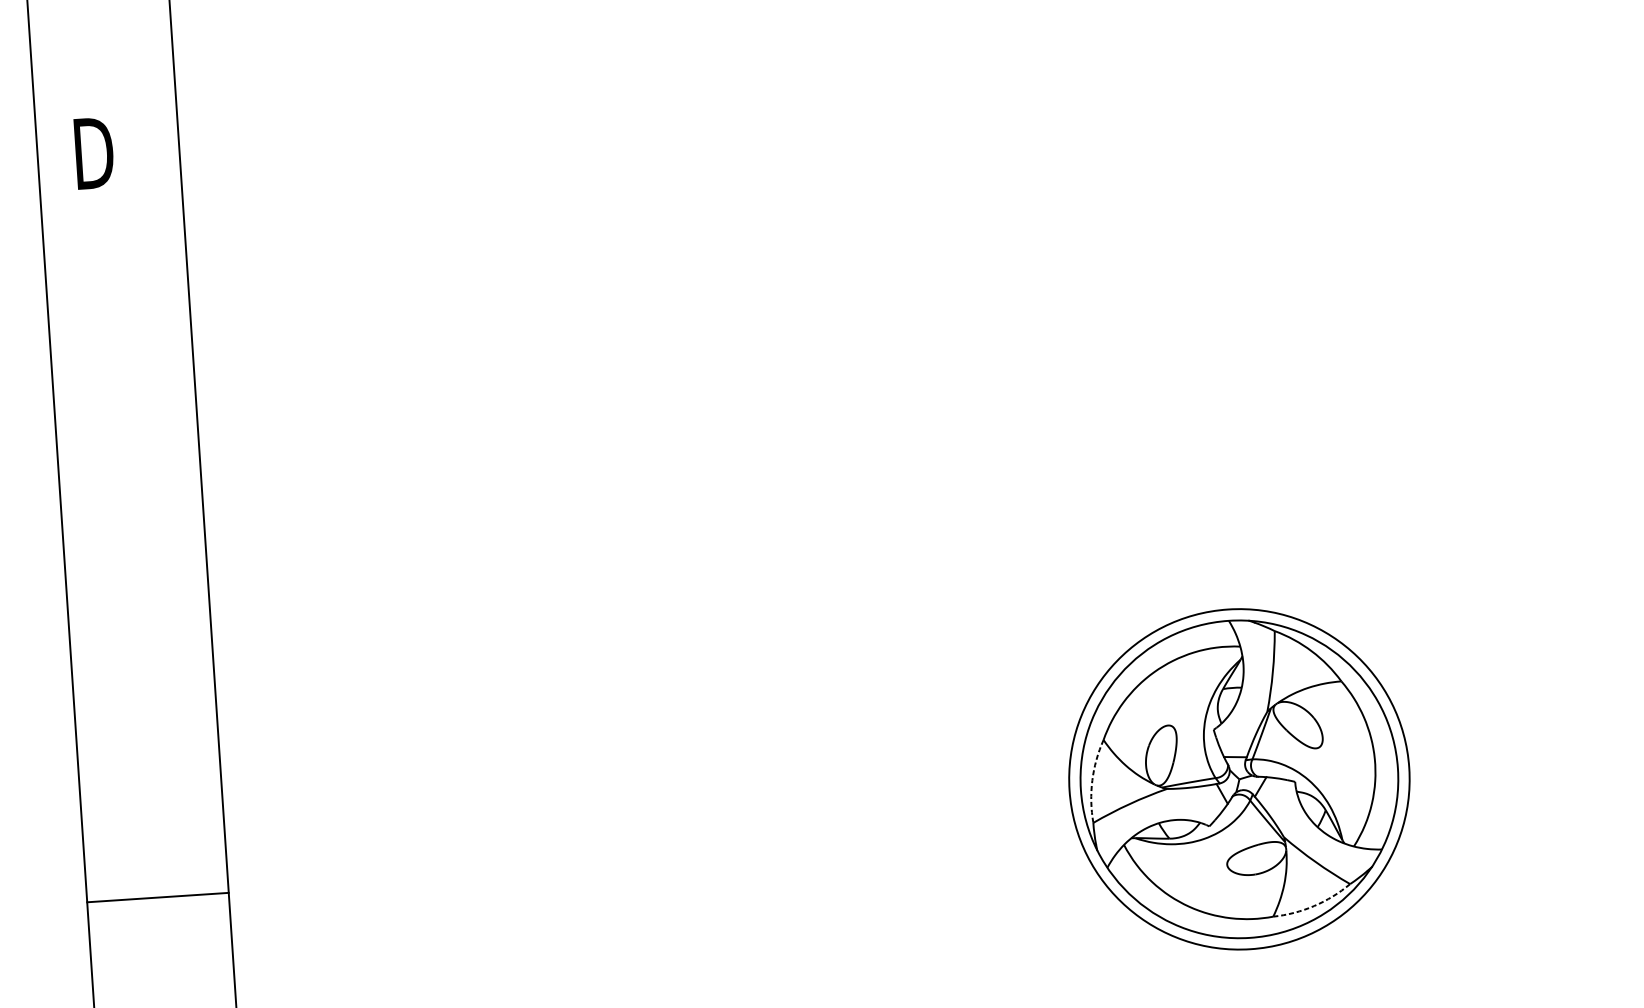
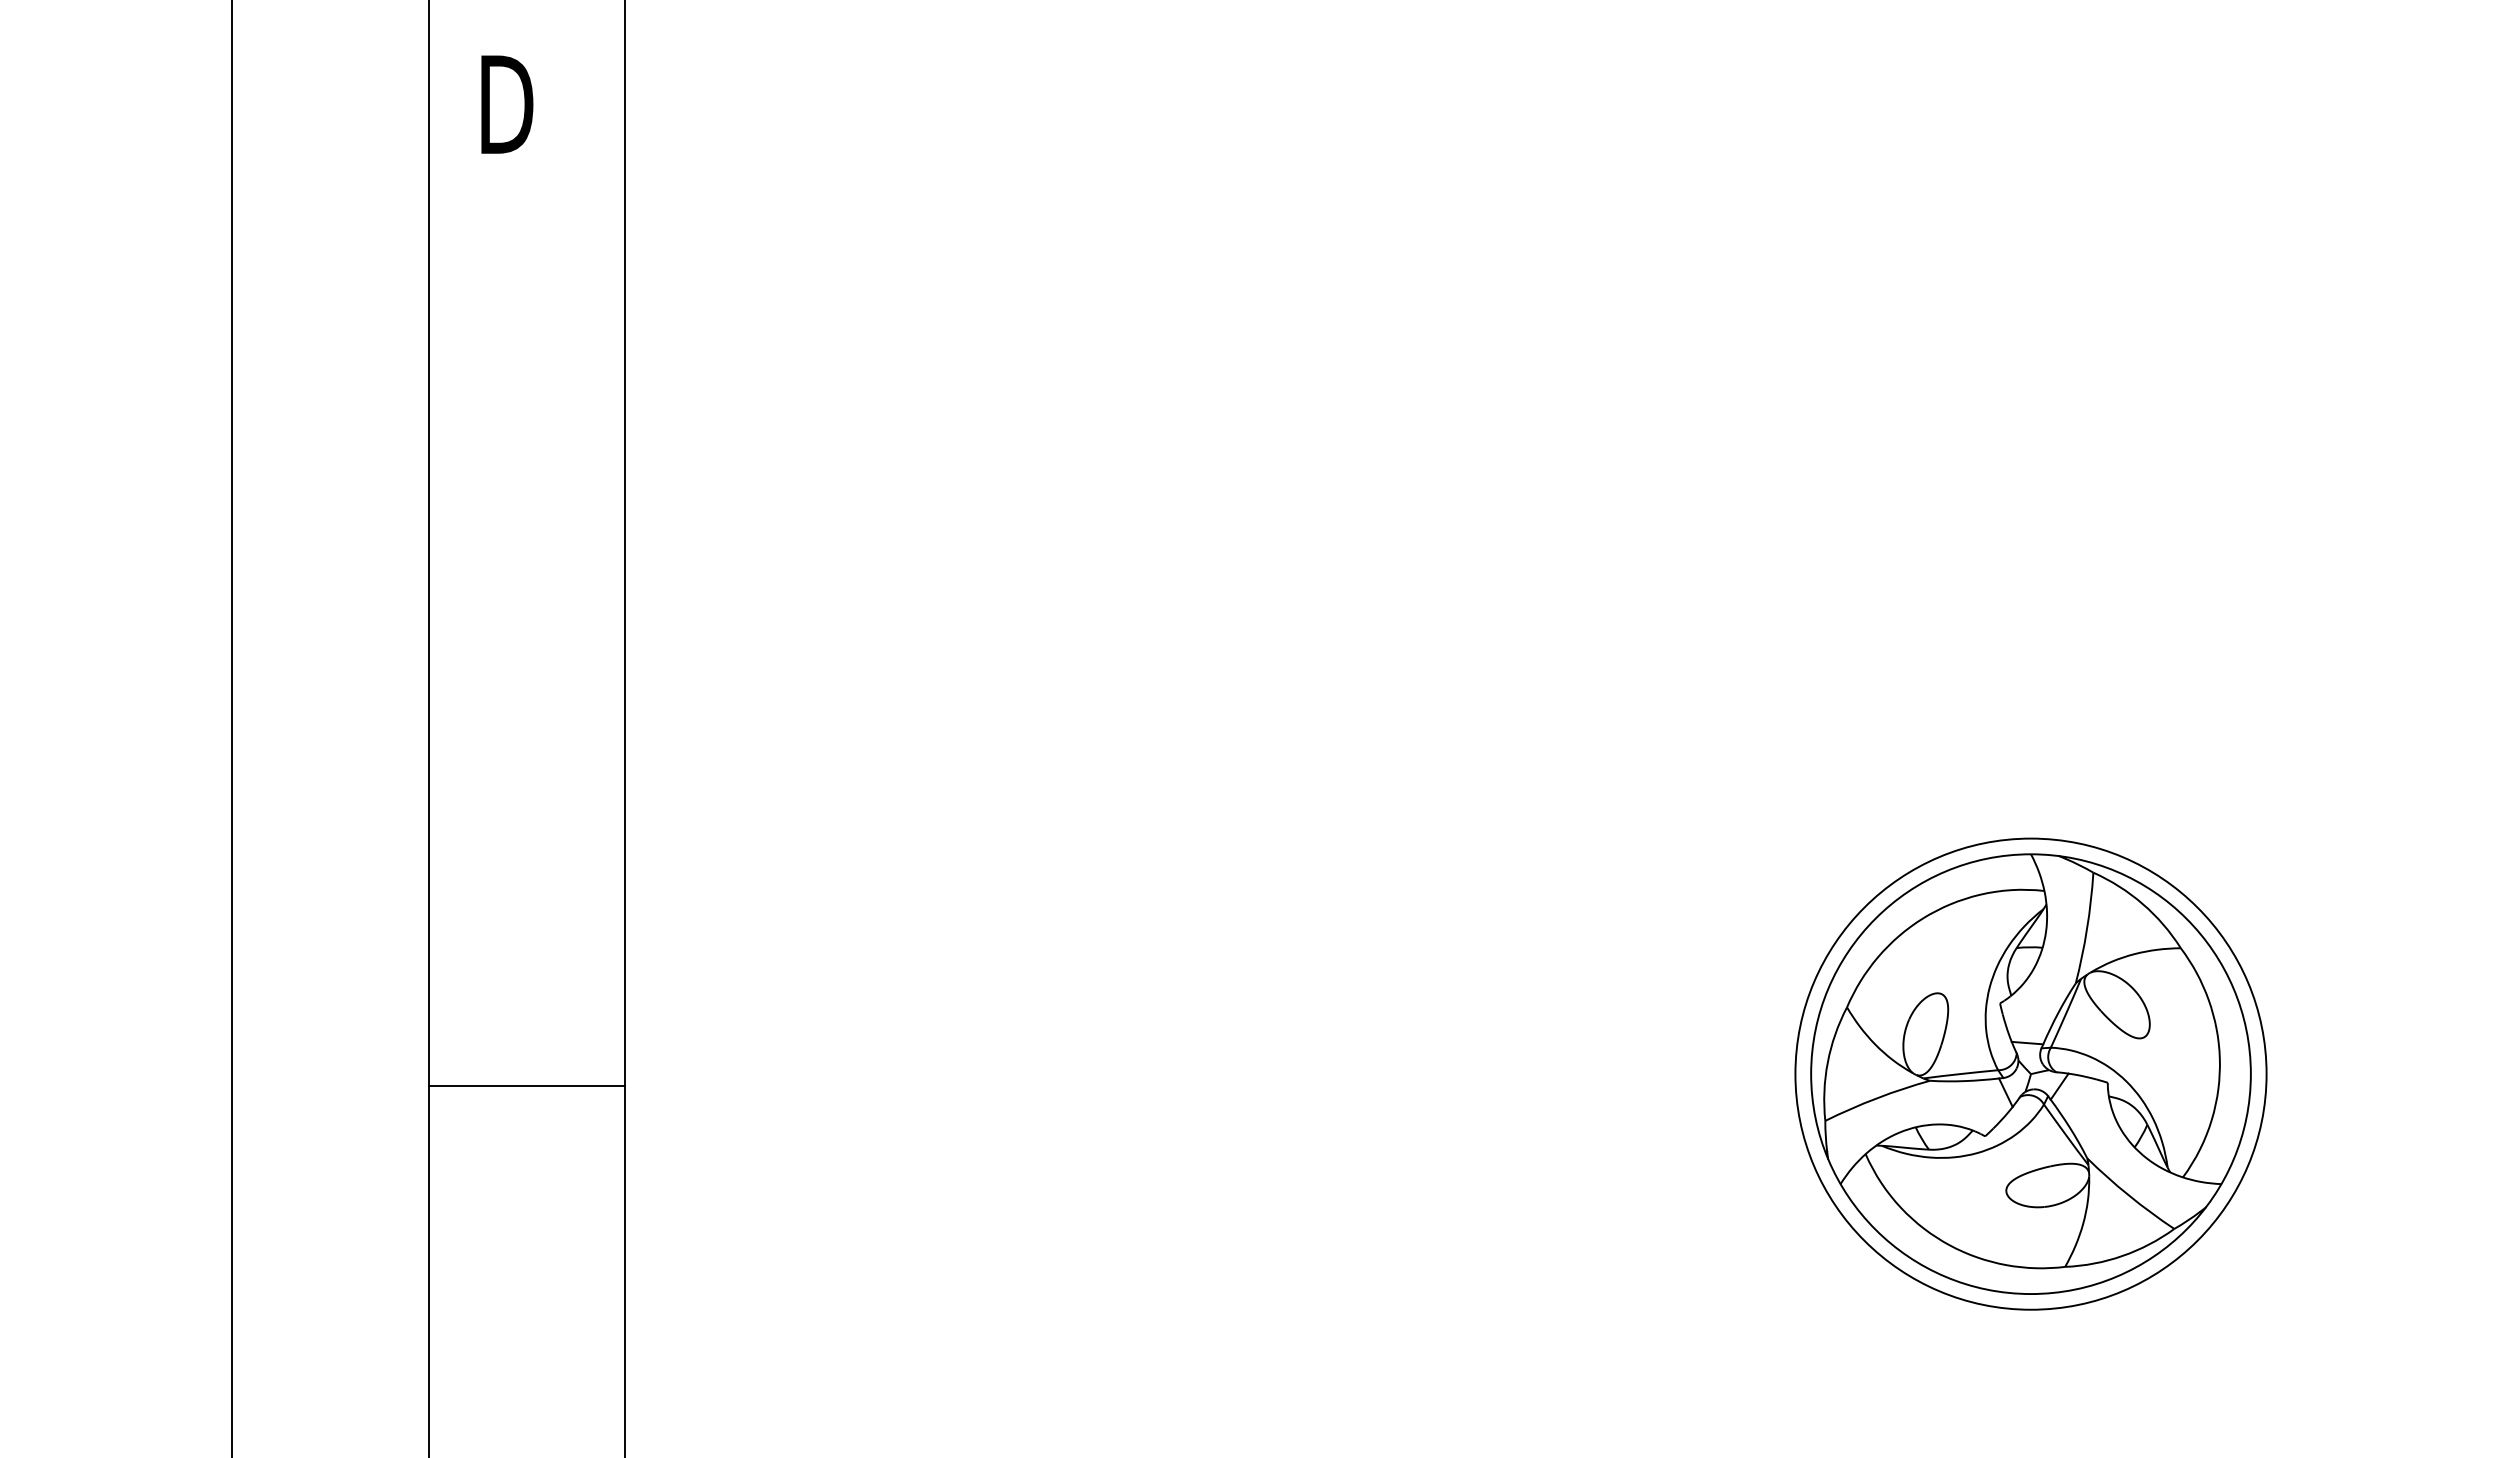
arc: (1092, 780) -> (1827, 1062), dashed -> solid
line: (157, 897) -> (526, 1086), moved
arc: (1314, 906) -> (2122, 1256), dashed -> solid

